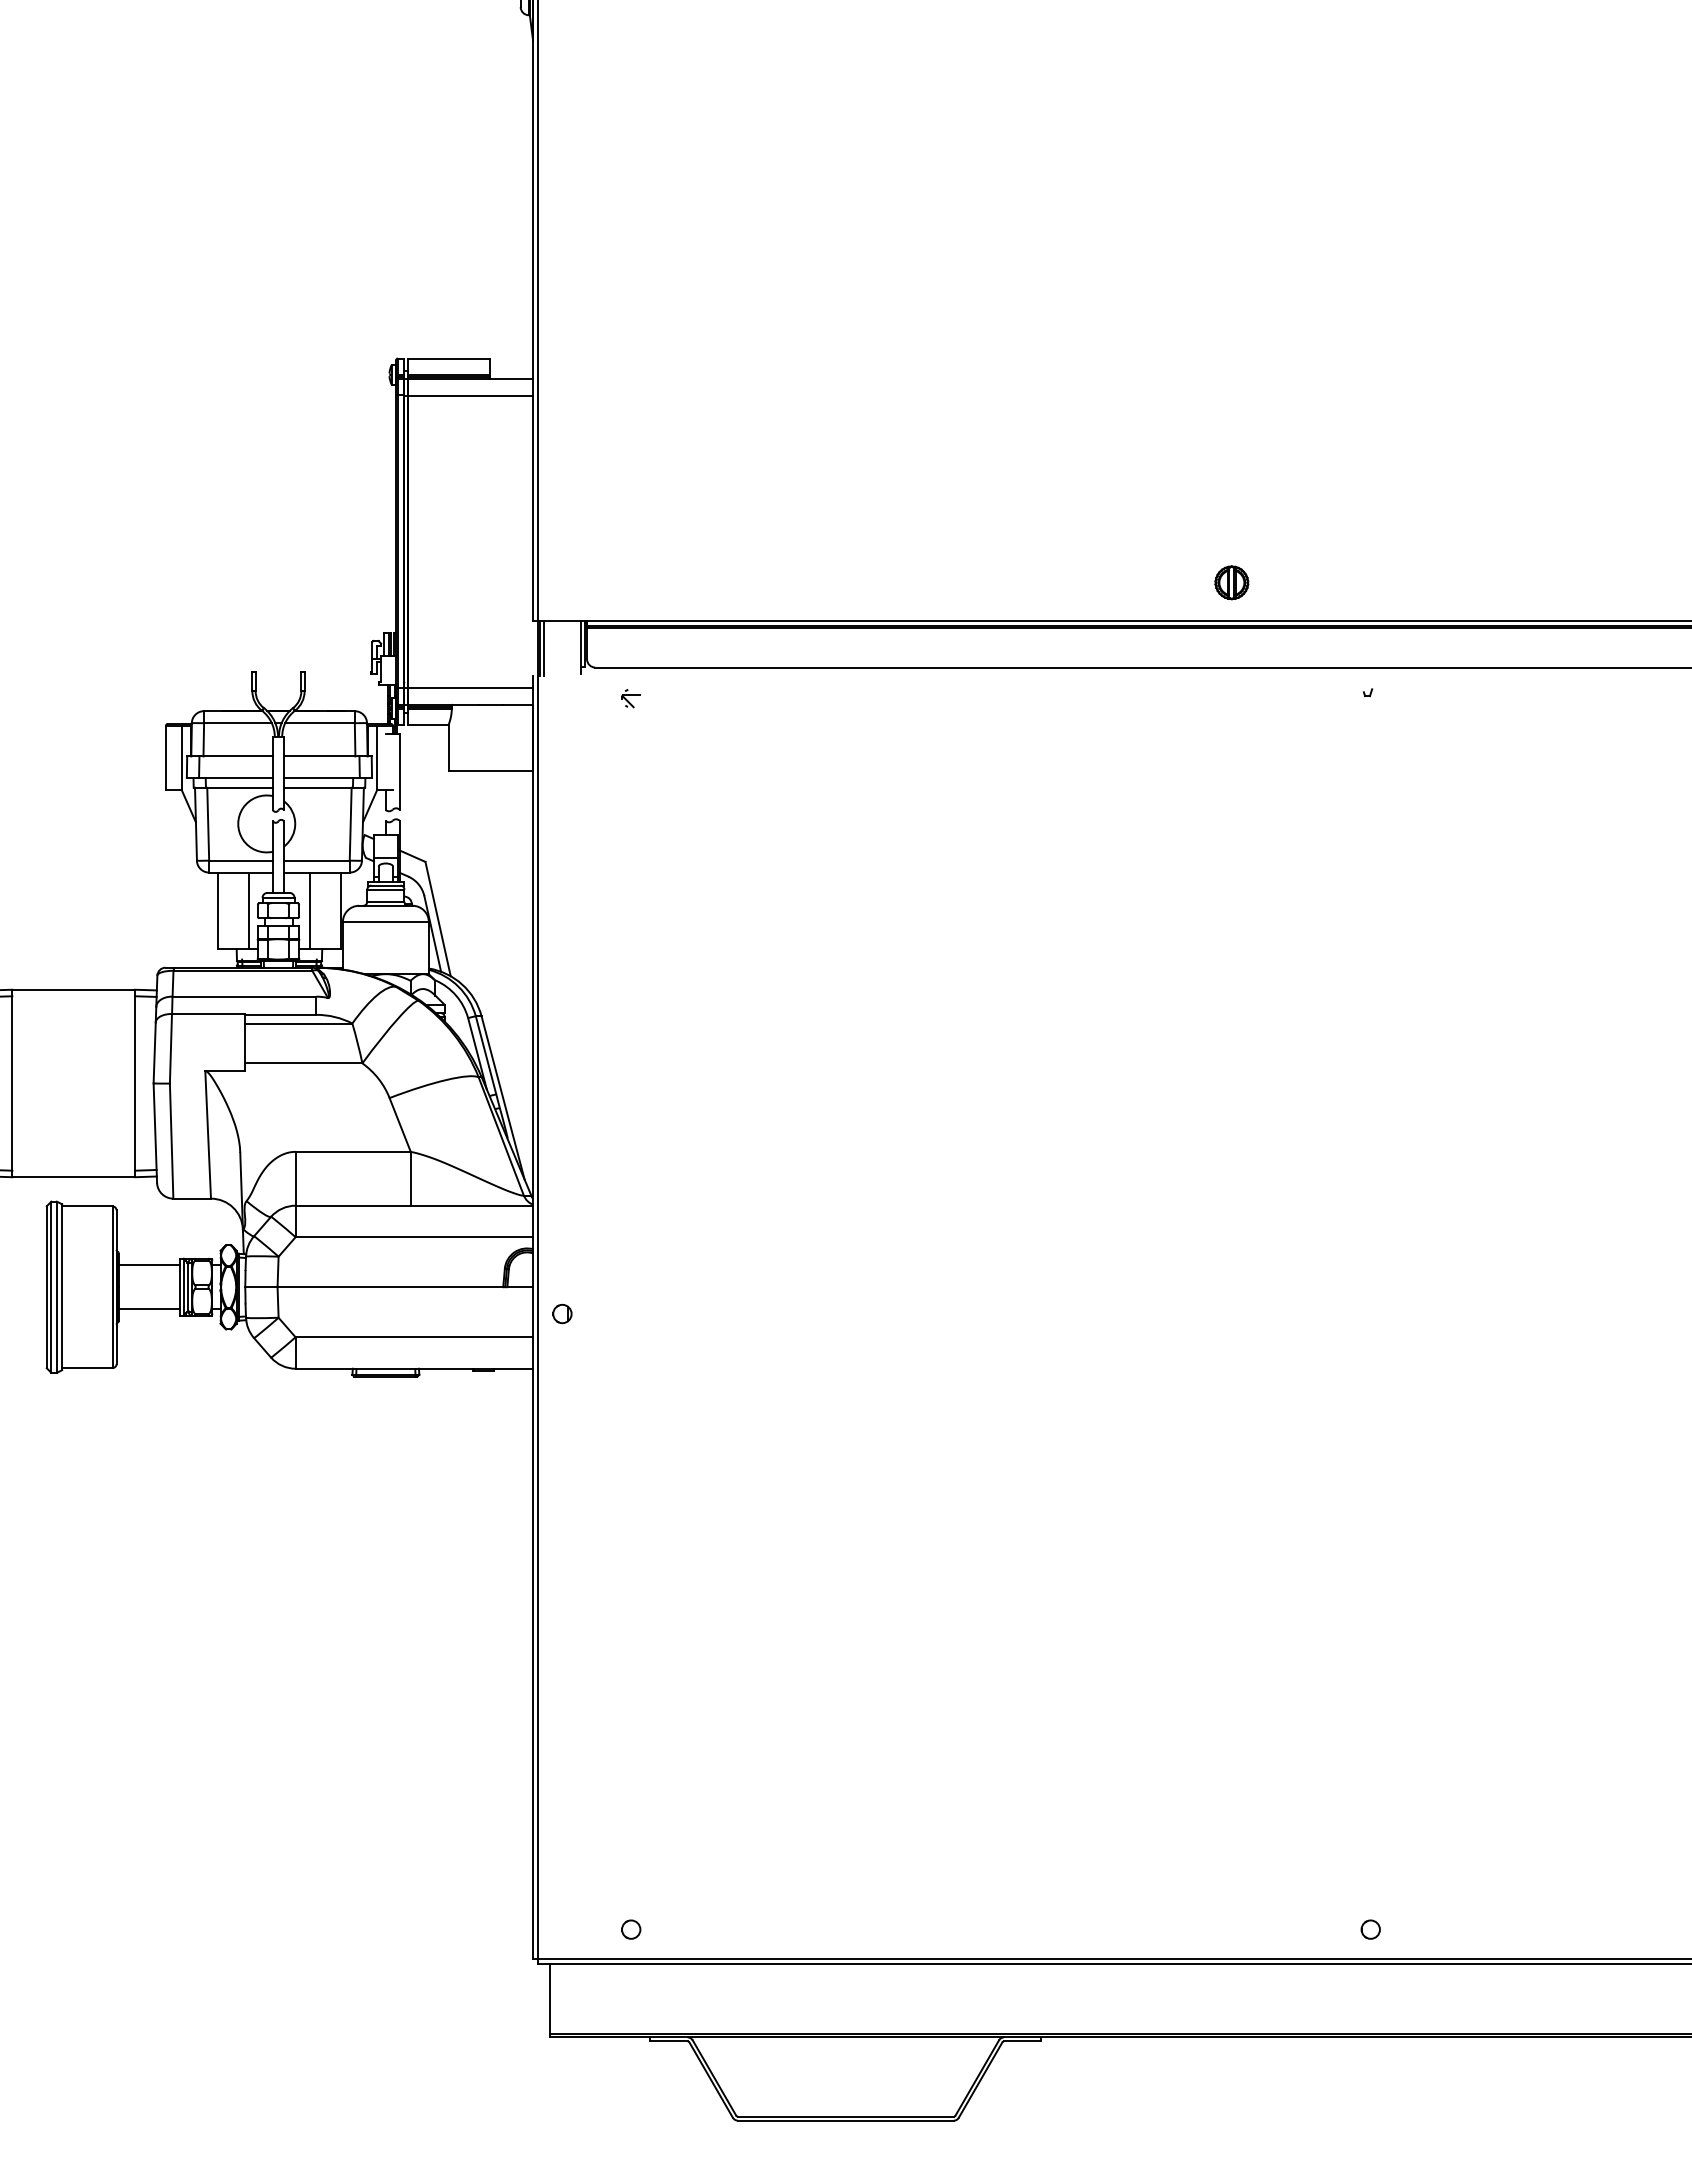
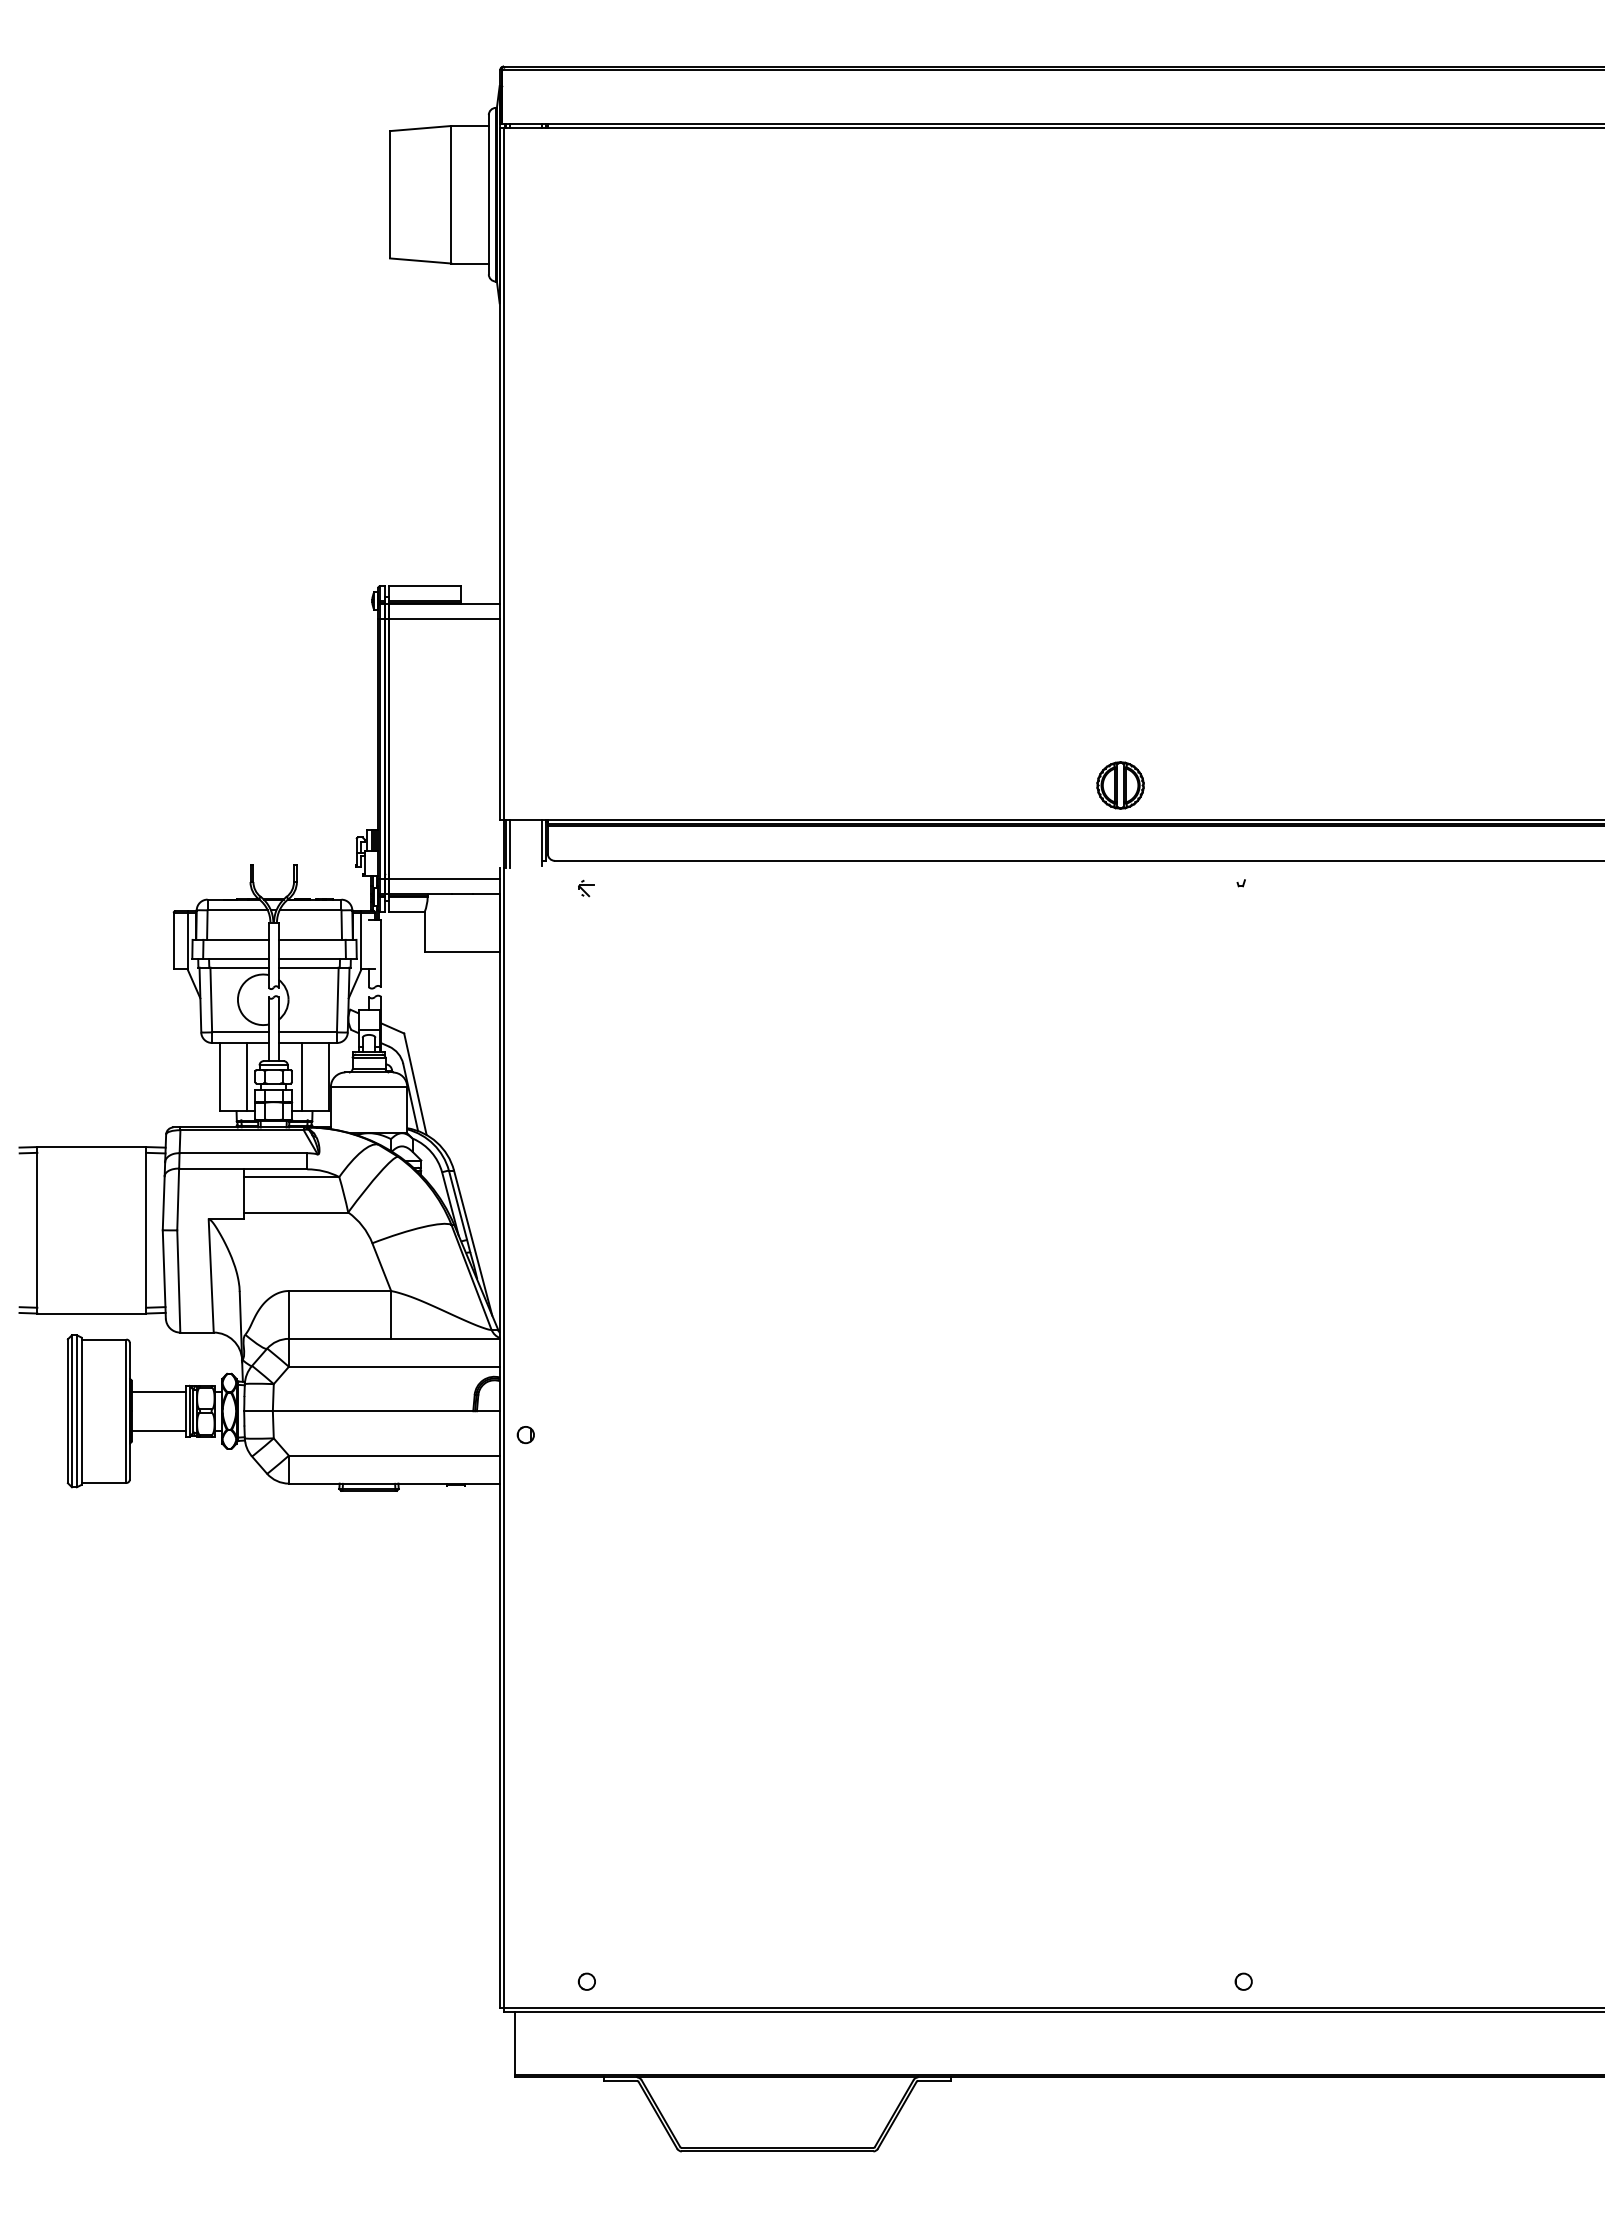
part: (1230, 582) -> (1119, 785), size x1.6

